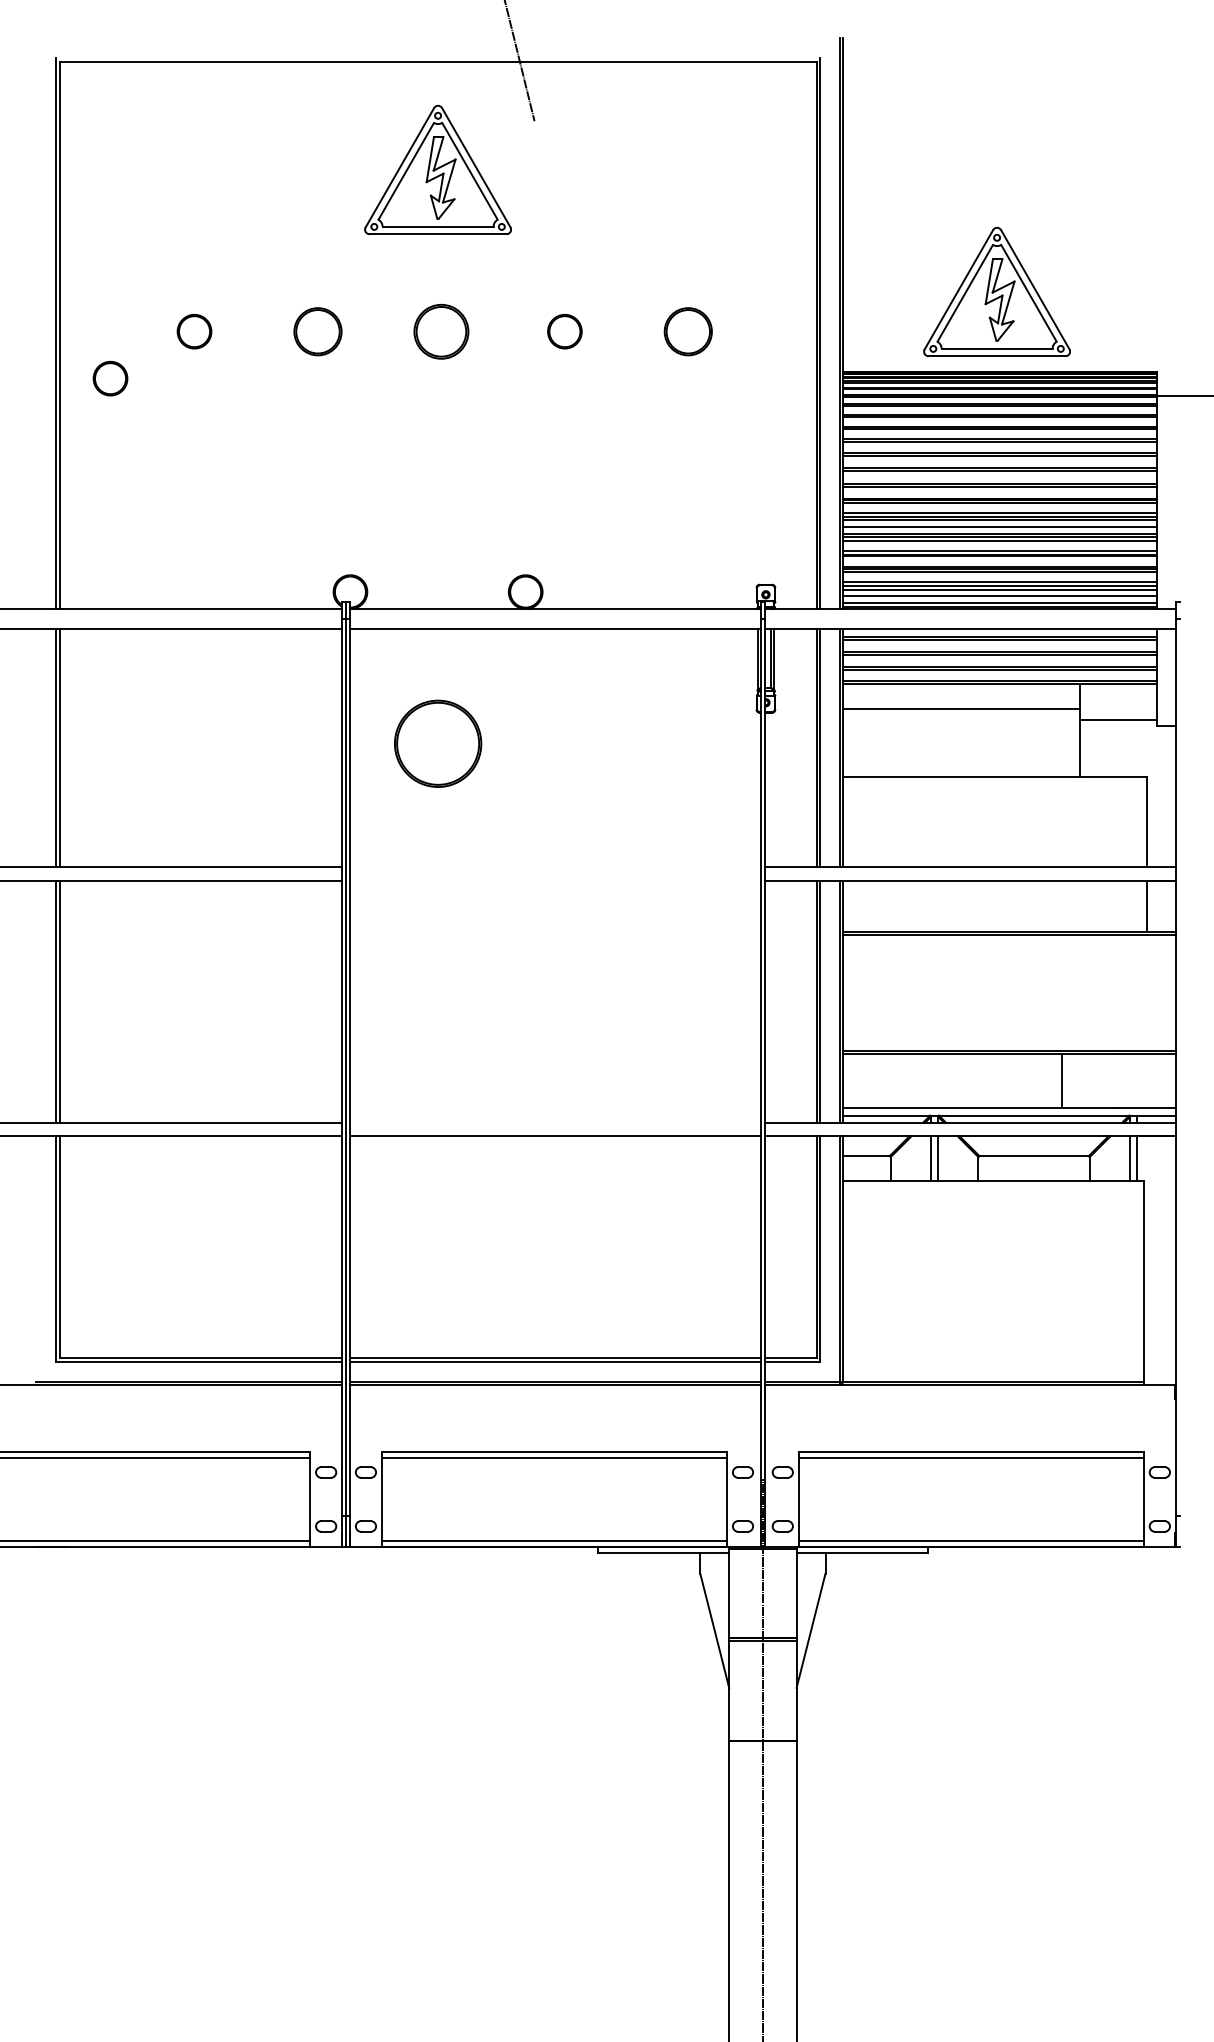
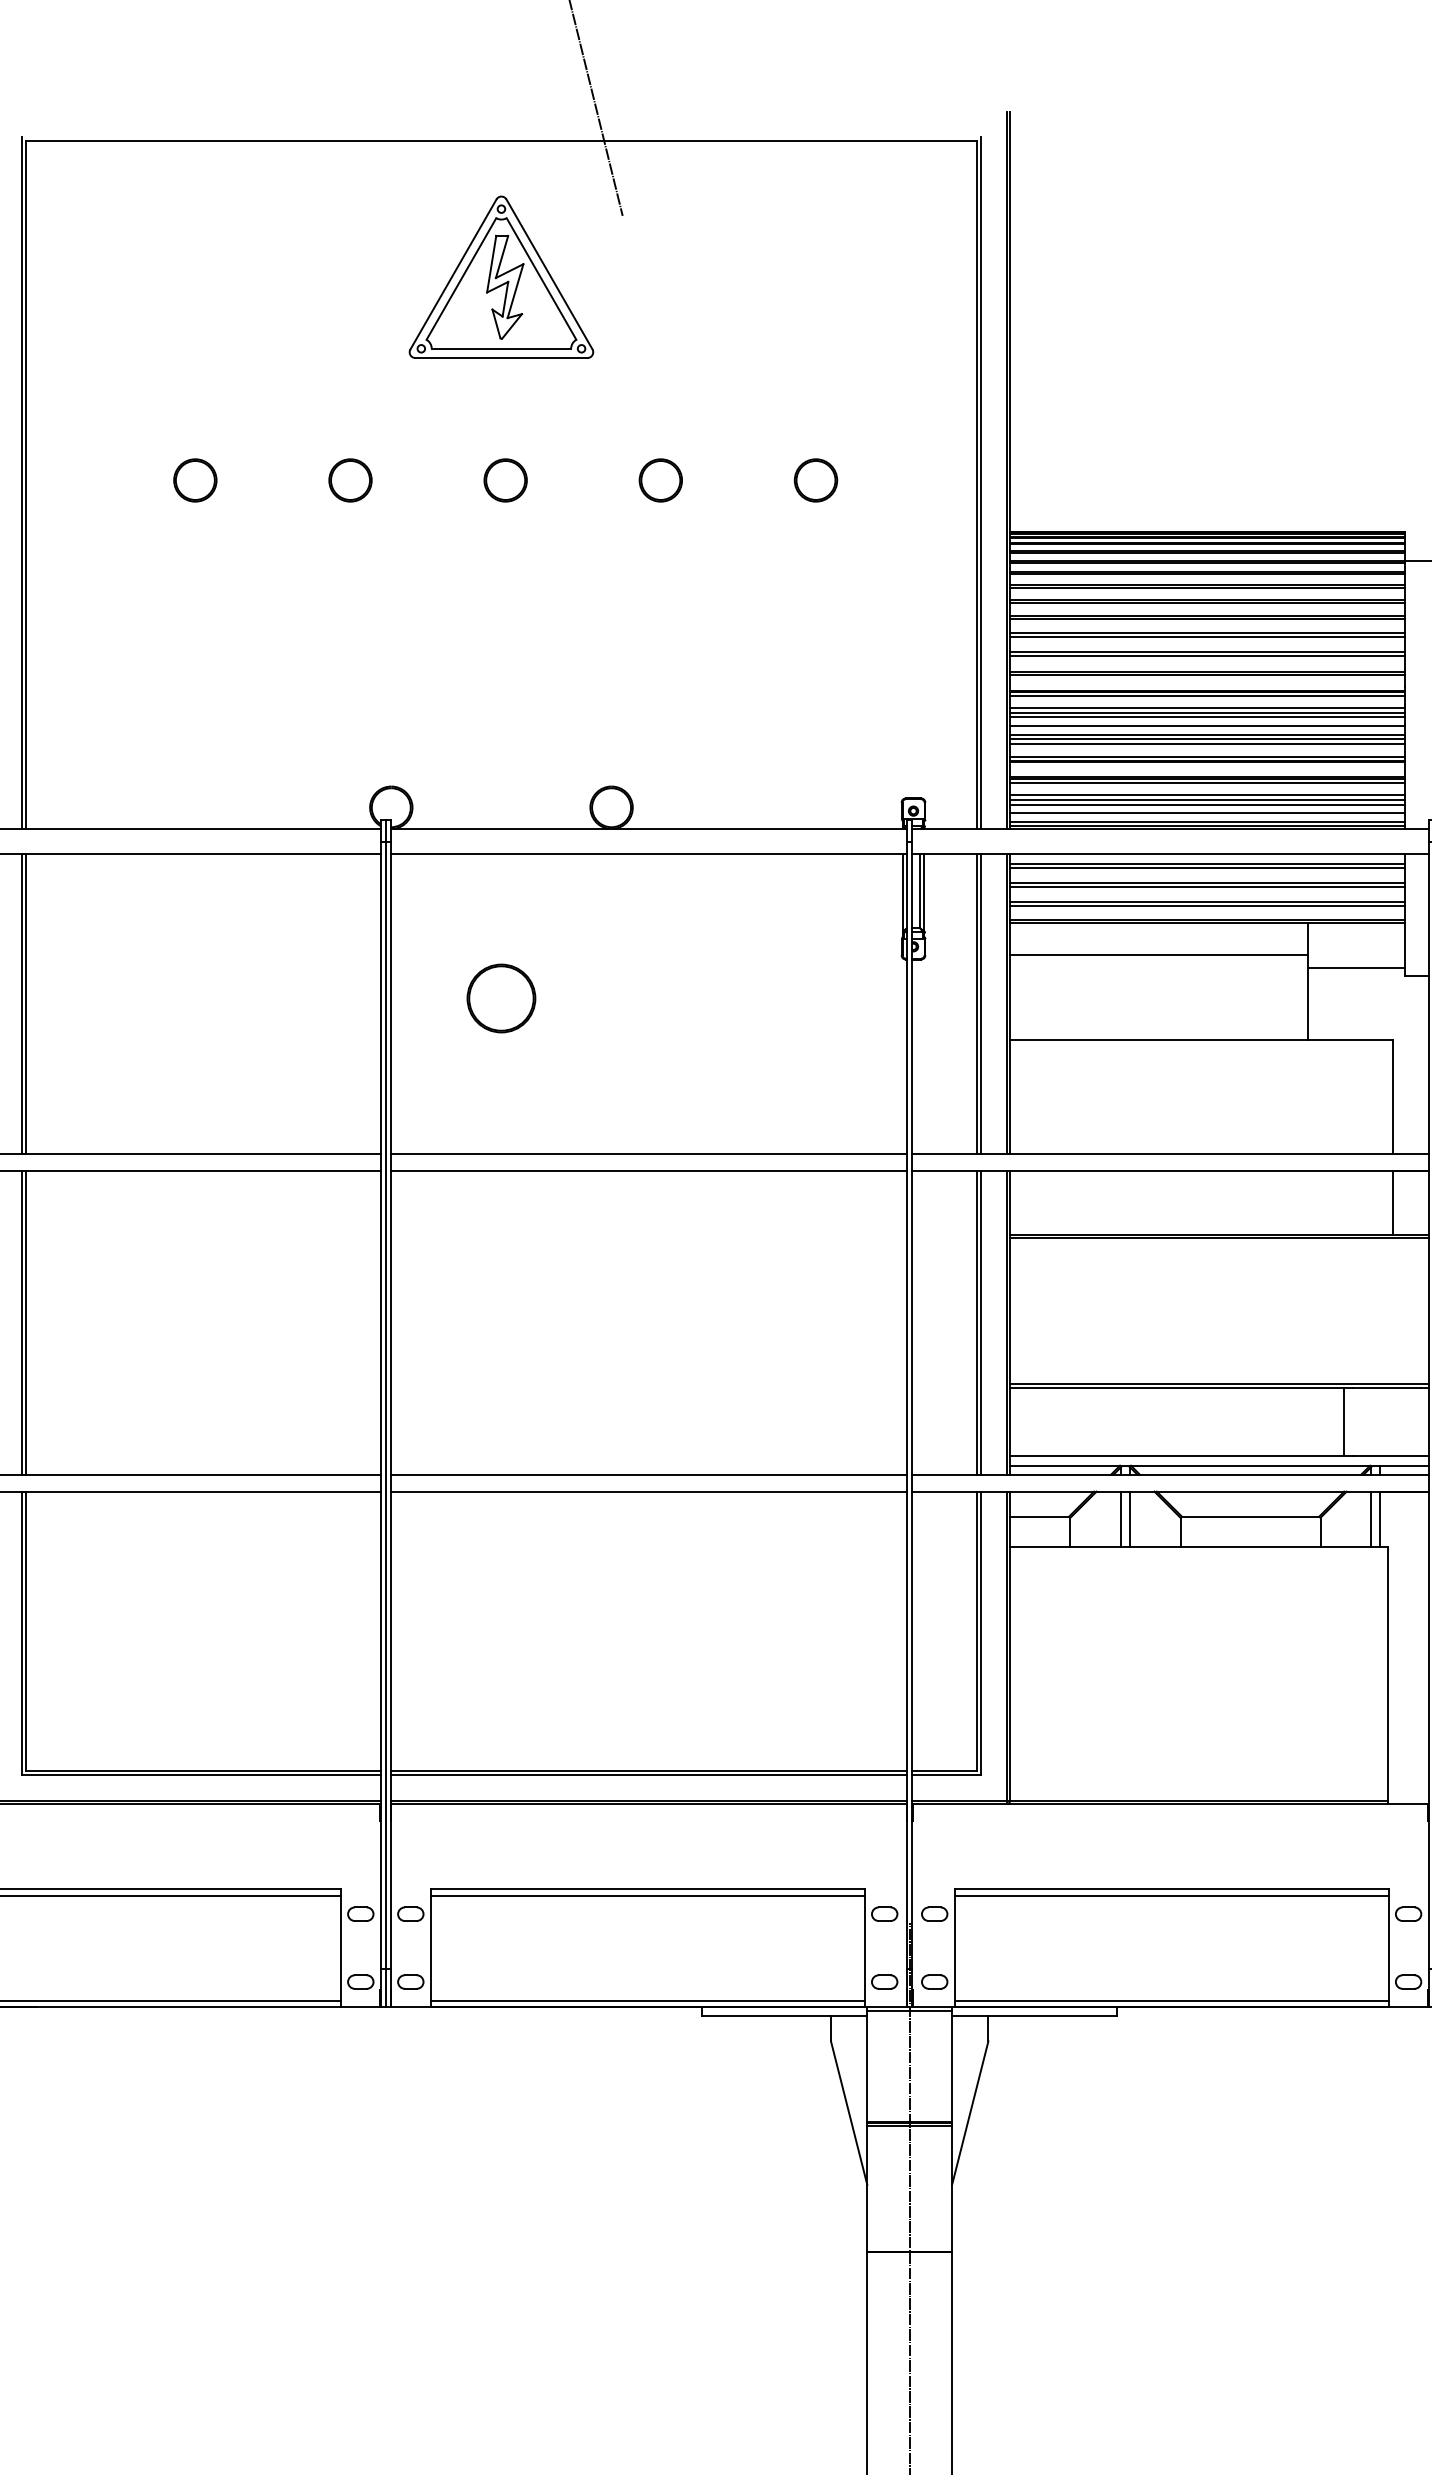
part: (996, 291) -> (1203, 429), removed
part: (317, 331) -> (349, 480), size x0.71
part: (441, 331) -> (505, 480), size x0.62
part: (688, 331) -> (816, 480), size x0.71
part: (110, 378) -> (89, 539), removed
circle: (437, 743) -> (500, 998), size x0.62
line: (555, 867) -> (649, 1153), added
line: (555, 880) -> (649, 1170), added
line: (1061, 1080) -> (1344, 1421), moved
line: (555, 1122) -> (649, 1474), added

